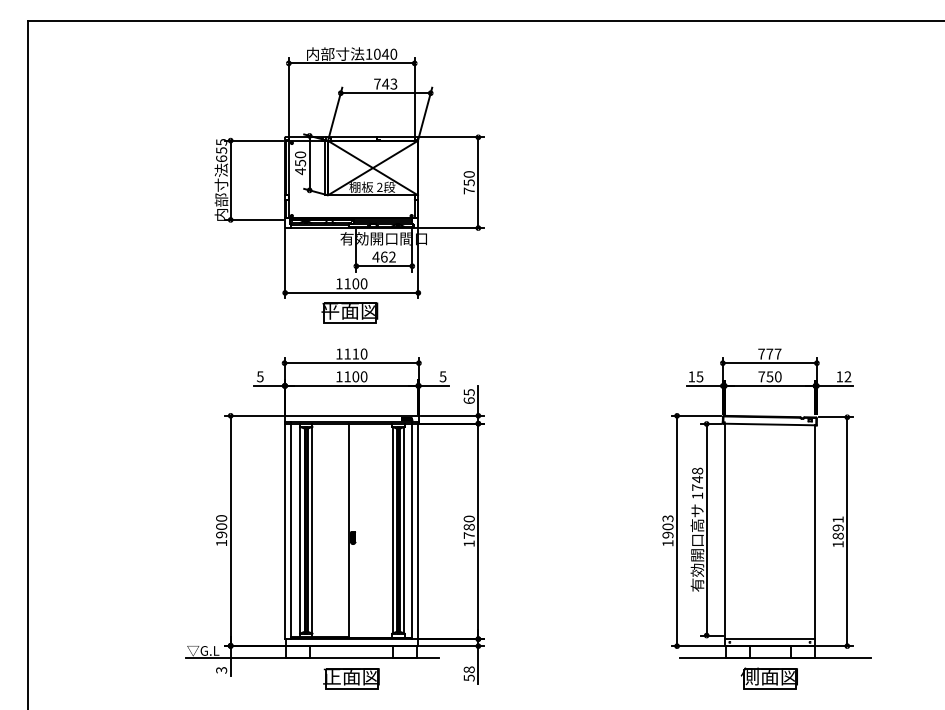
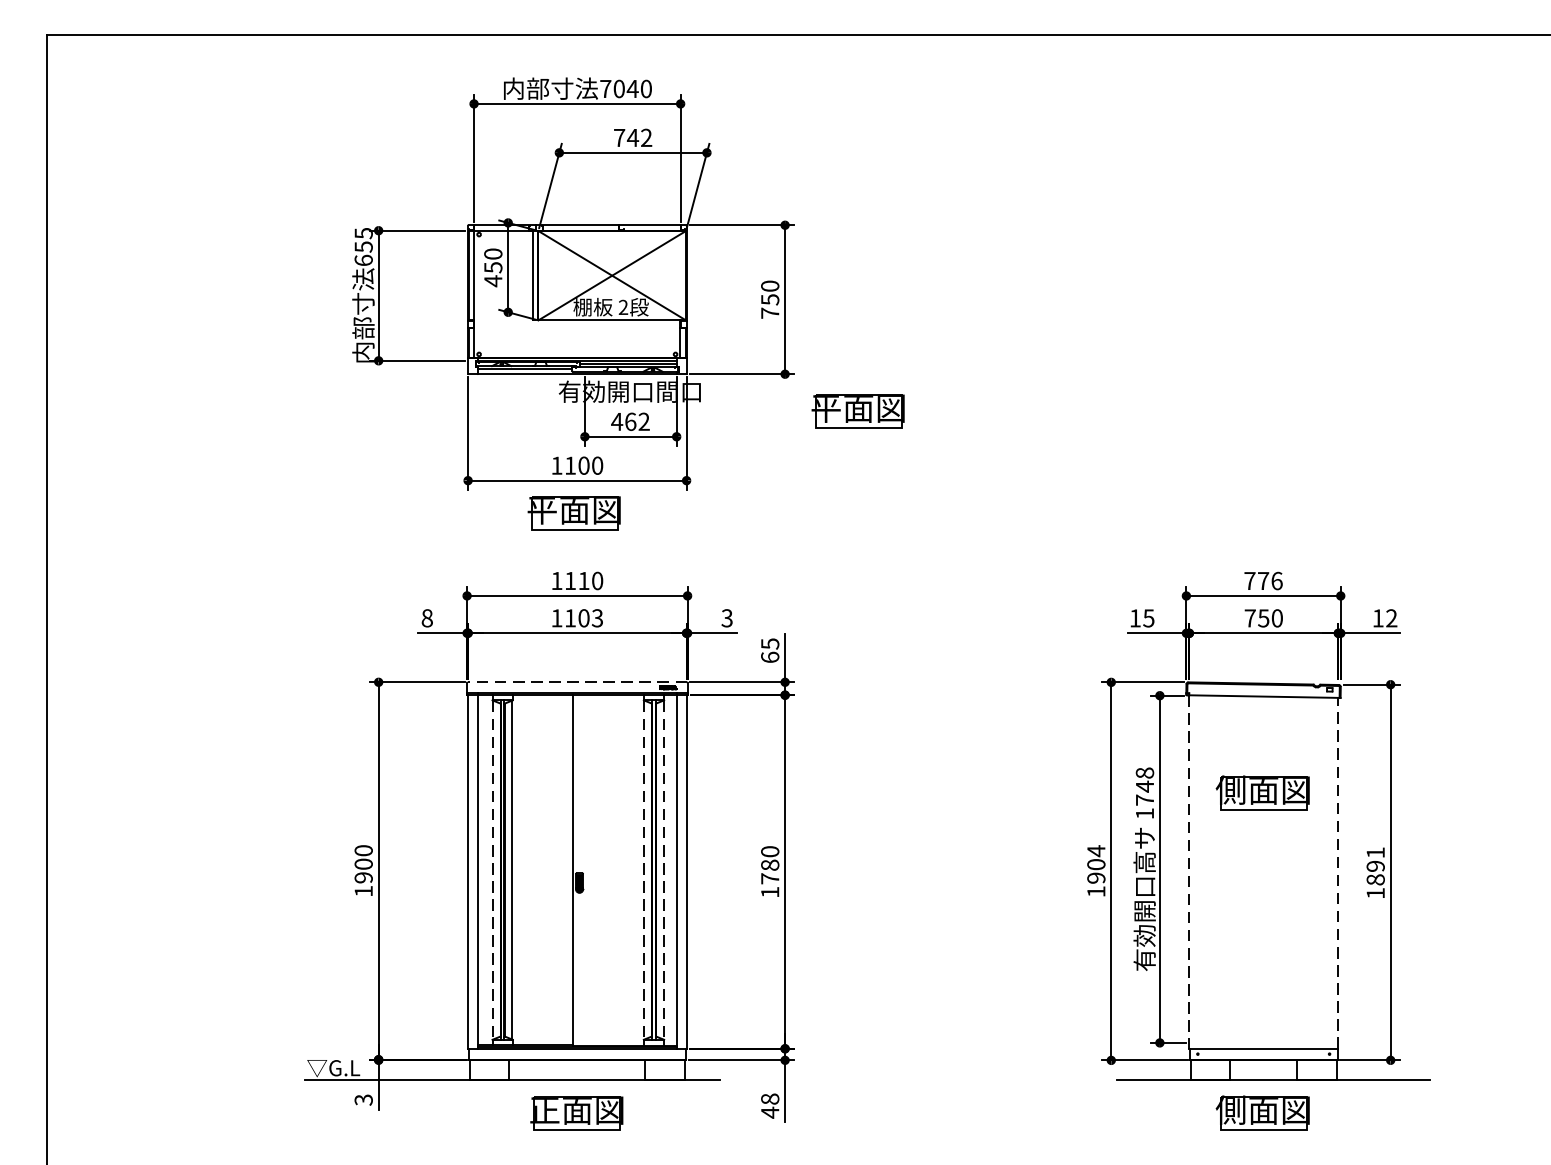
text: (368, 53) -> (604, 87), 1040 -> 7040
text: (393, 84) -> (645, 138), 743 -> 742
part: (522, 250) -> (857, 410), added
text: (777, 353) -> (1276, 580), 777 -> 776
text: (260, 376) -> (427, 617), 5 -> 8
text: (363, 376) -> (596, 617), 1100 -> 1103
text: (443, 376) -> (727, 617), 5 -> 3
line: (351, 415) -> (576, 681), solid -> dashed
part: (768, 483) -> (1261, 793), added
text: (667, 518) -> (1095, 850), 1903 -> 1904
line: (300, 530) -> (493, 870), solid -> dashed
line: (392, 530) -> (644, 870), solid -> dashed
line: (404, 530) -> (663, 870), solid -> dashed
line: (724, 531) -> (1189, 872), solid -> dashed
line: (815, 532) -> (1338, 873), solid -> dashed
text: (468, 677) -> (768, 1111), 58 -> 48

